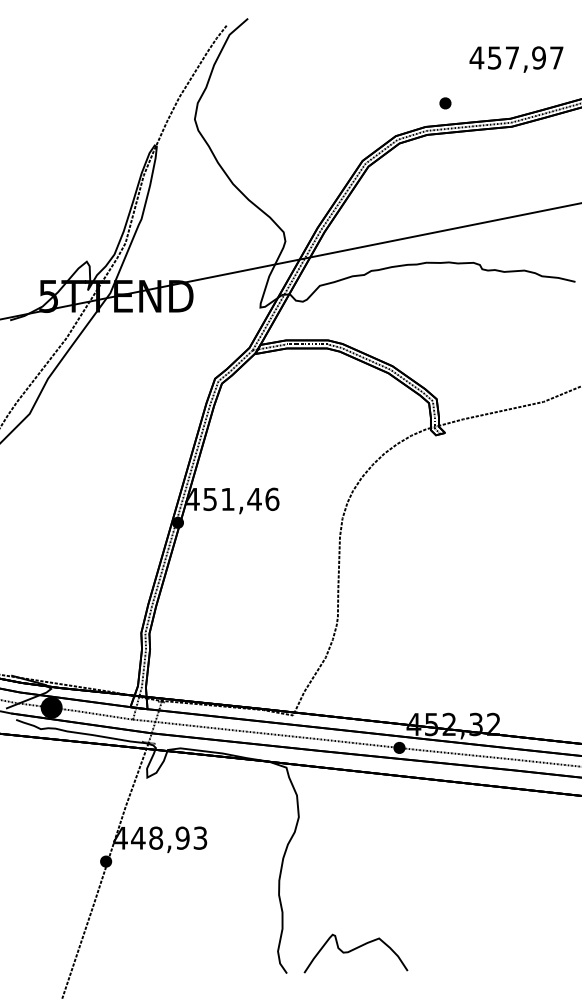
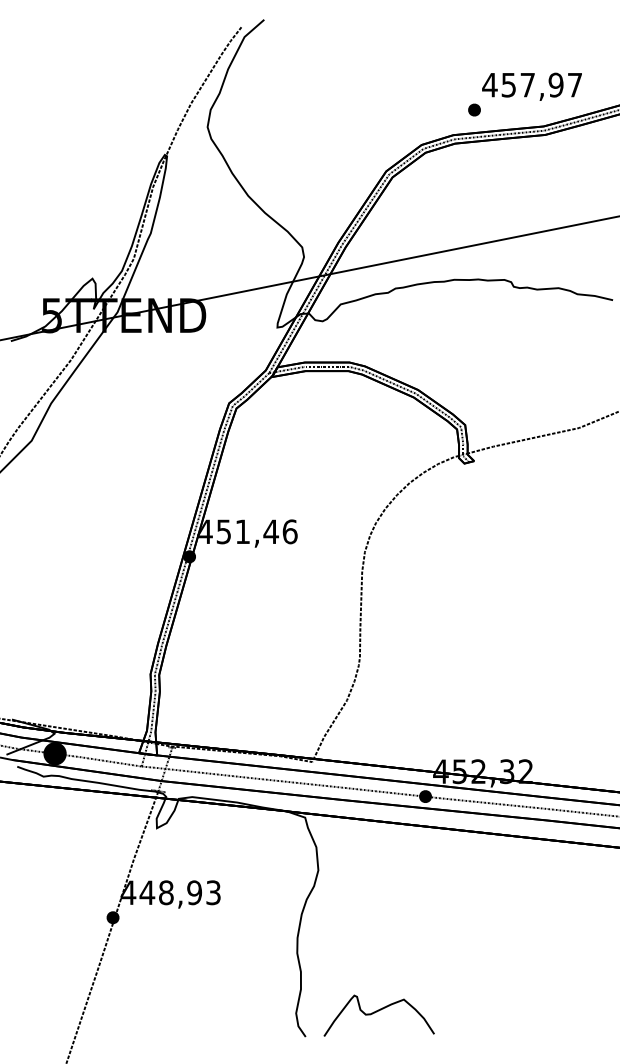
text: (516, 59) -> (532, 86), moved

